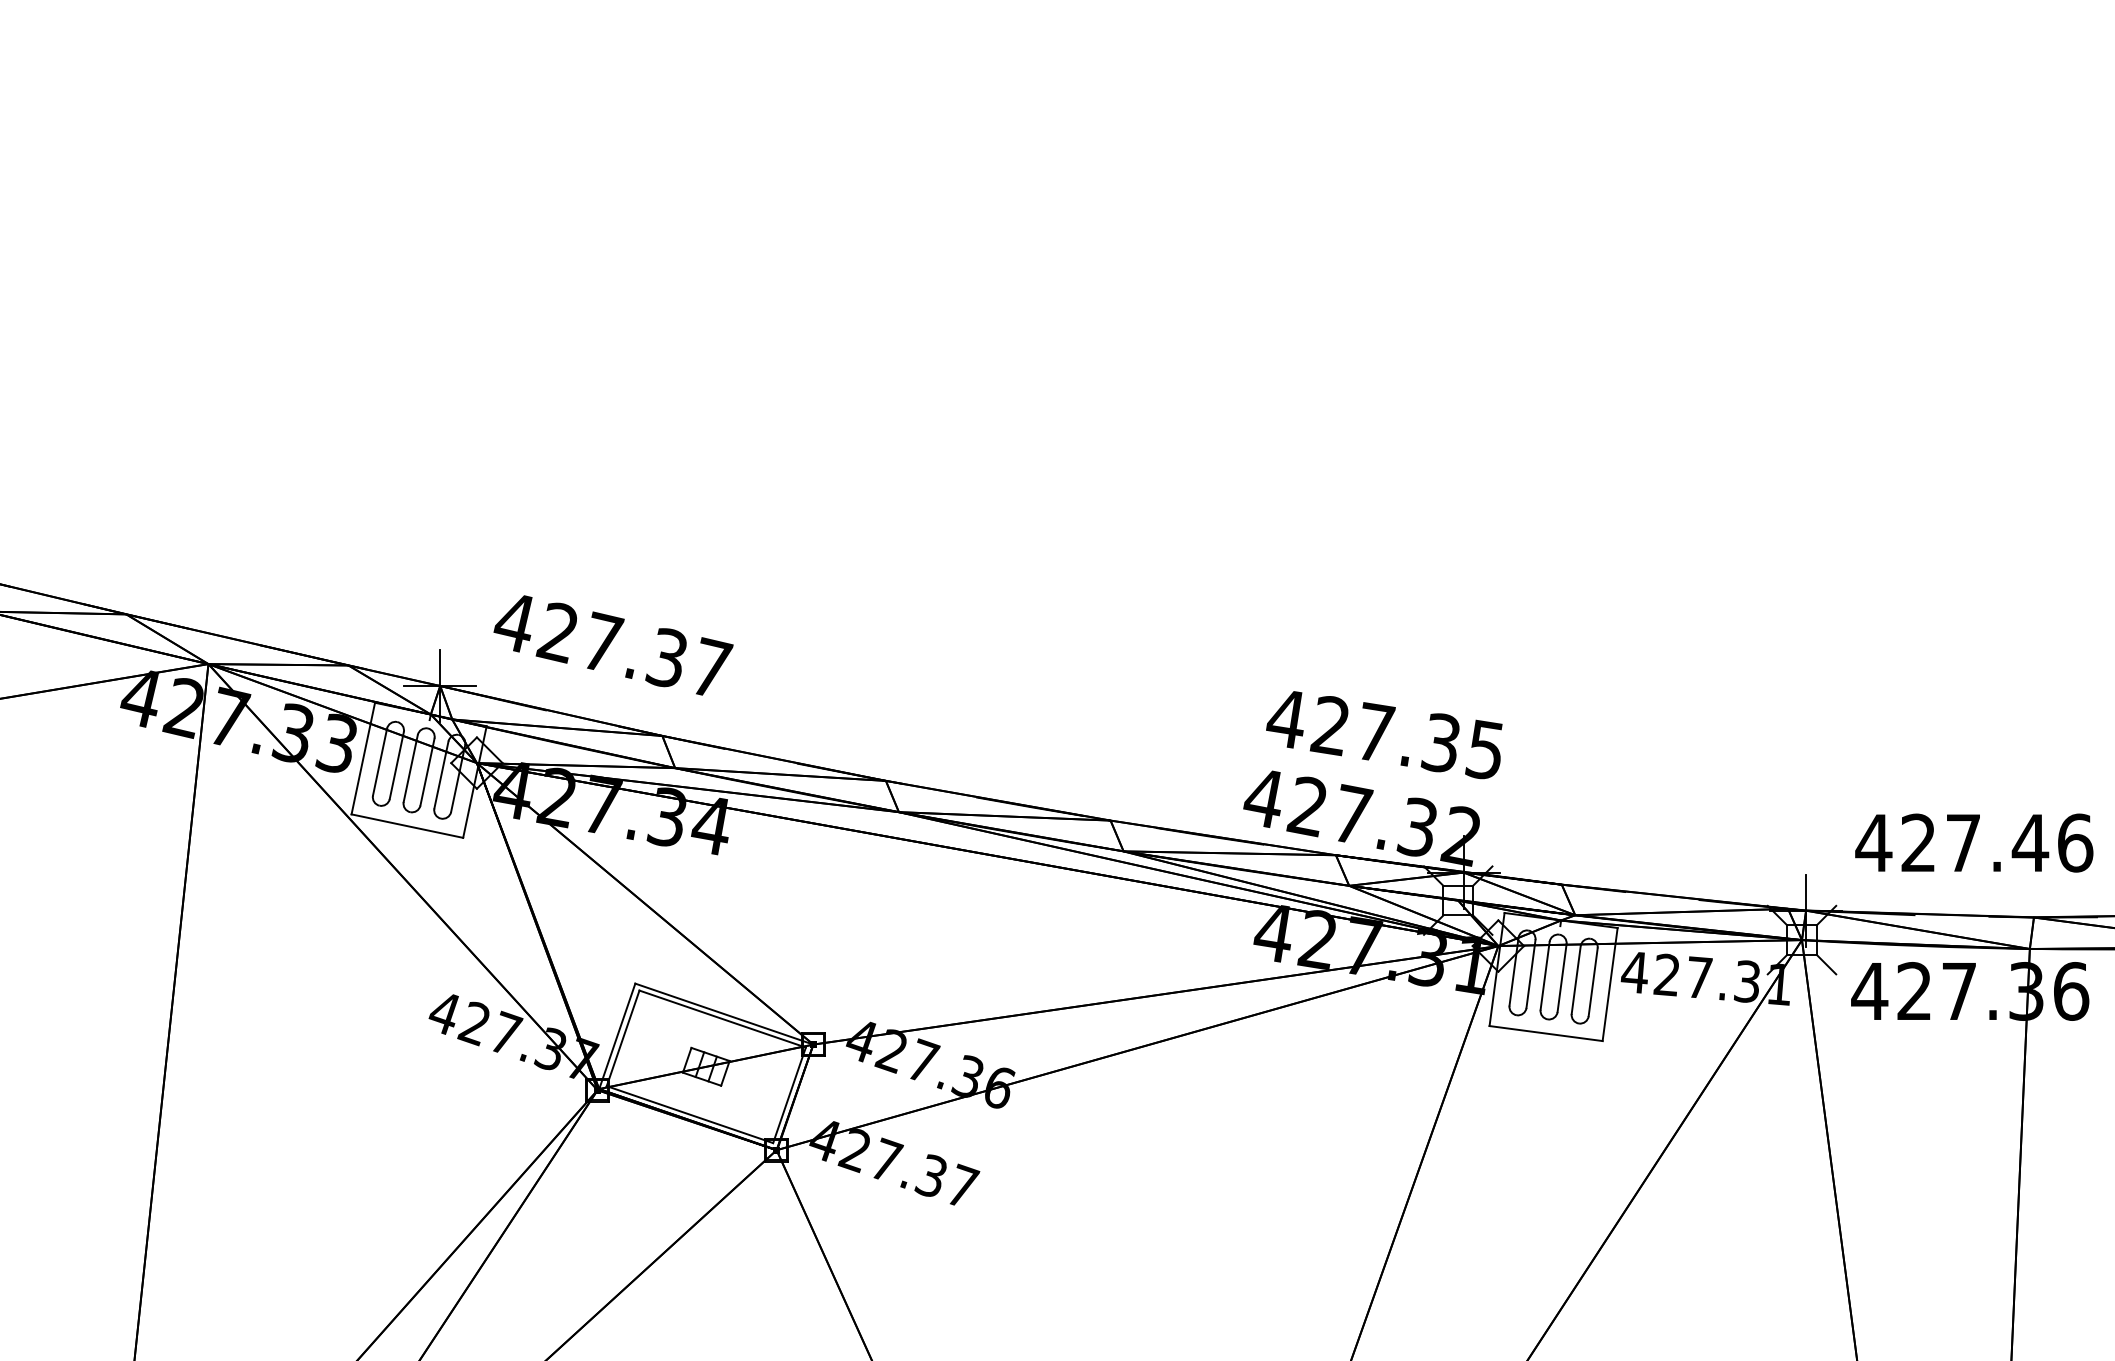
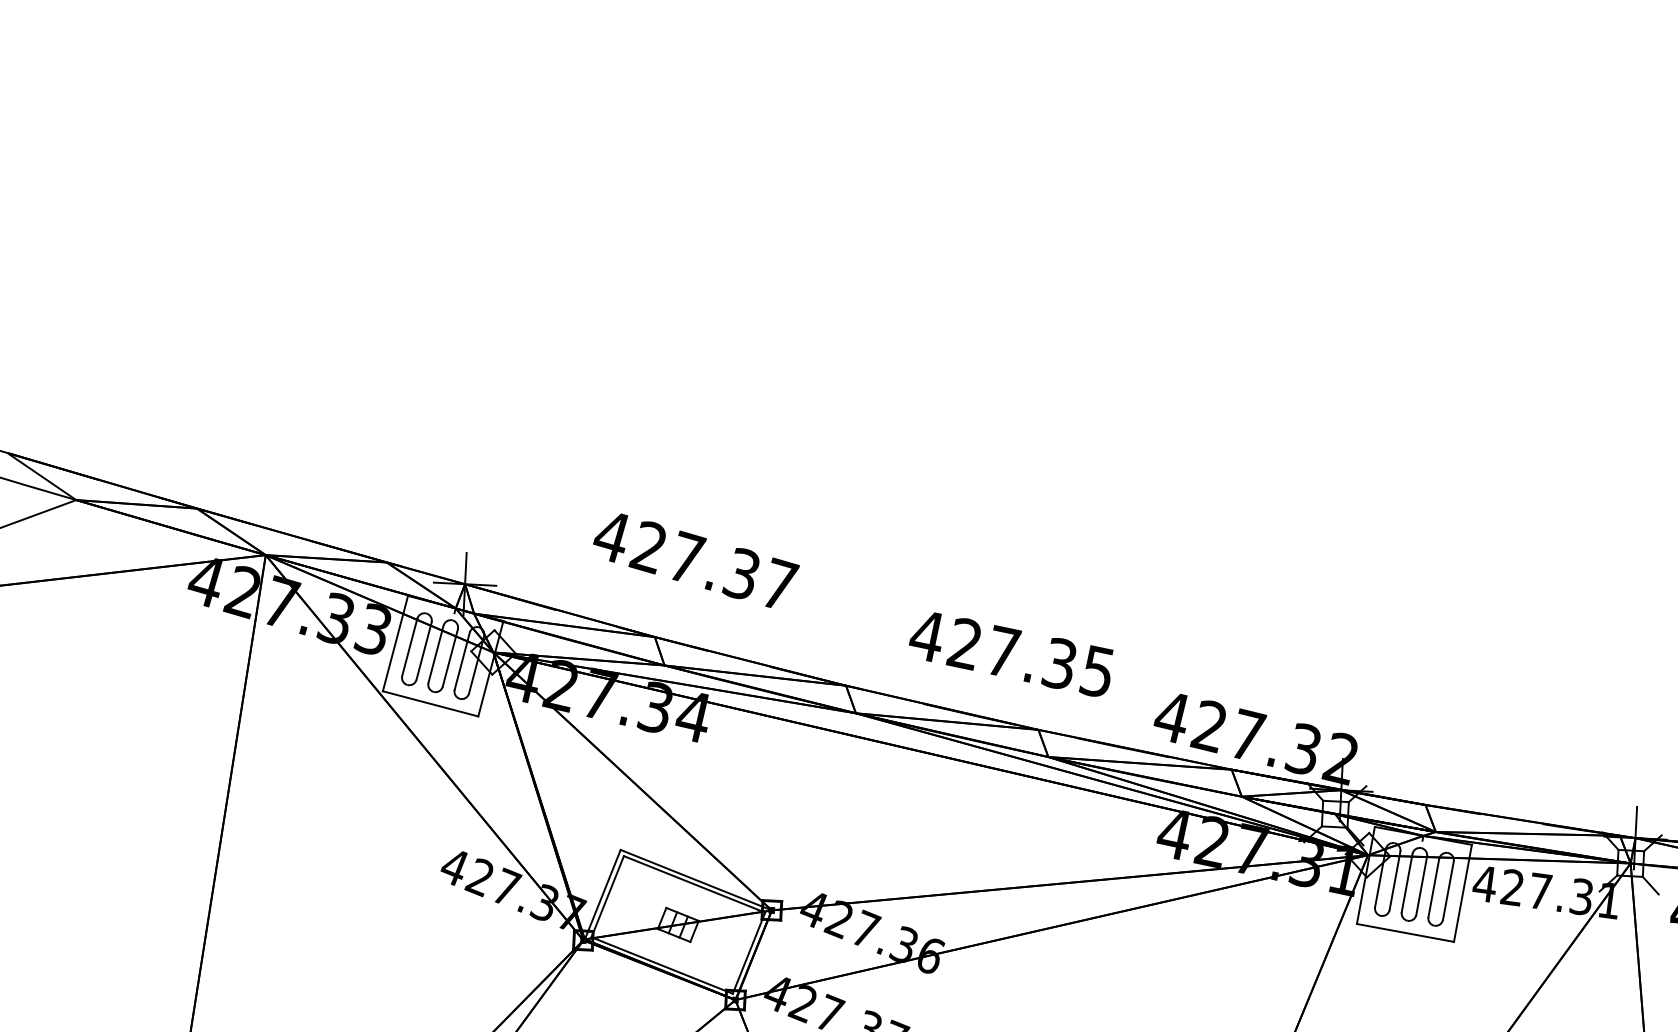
text: (613, 645) -> (696, 560), moved
text: (1384, 735) -> (1011, 654), moved

